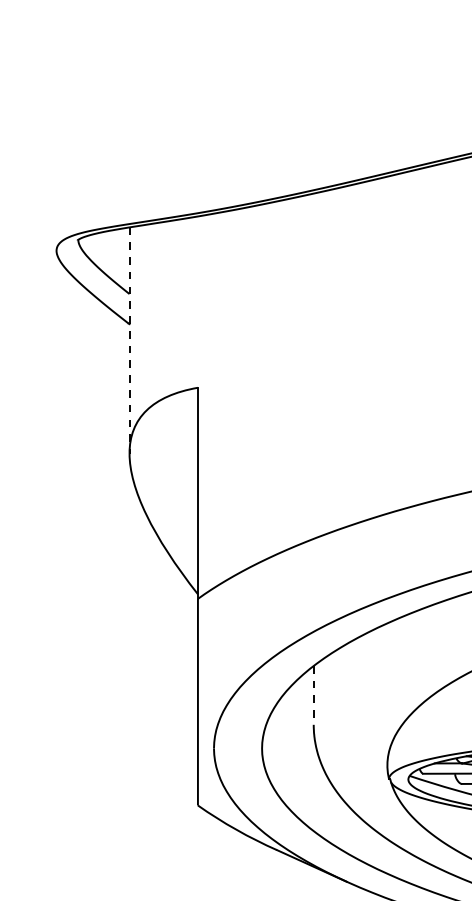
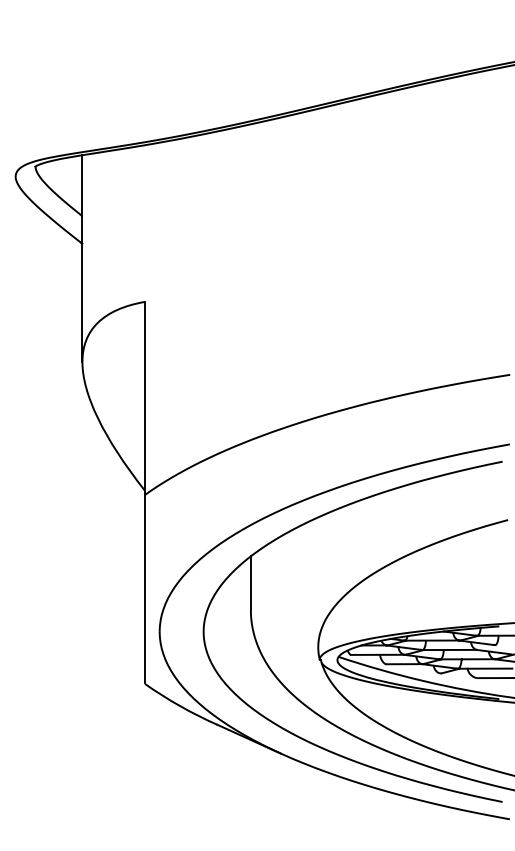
line: (129, 341) -> (82, 259), dashed -> solid
line: (313, 695) -> (250, 583), dashed -> solid

